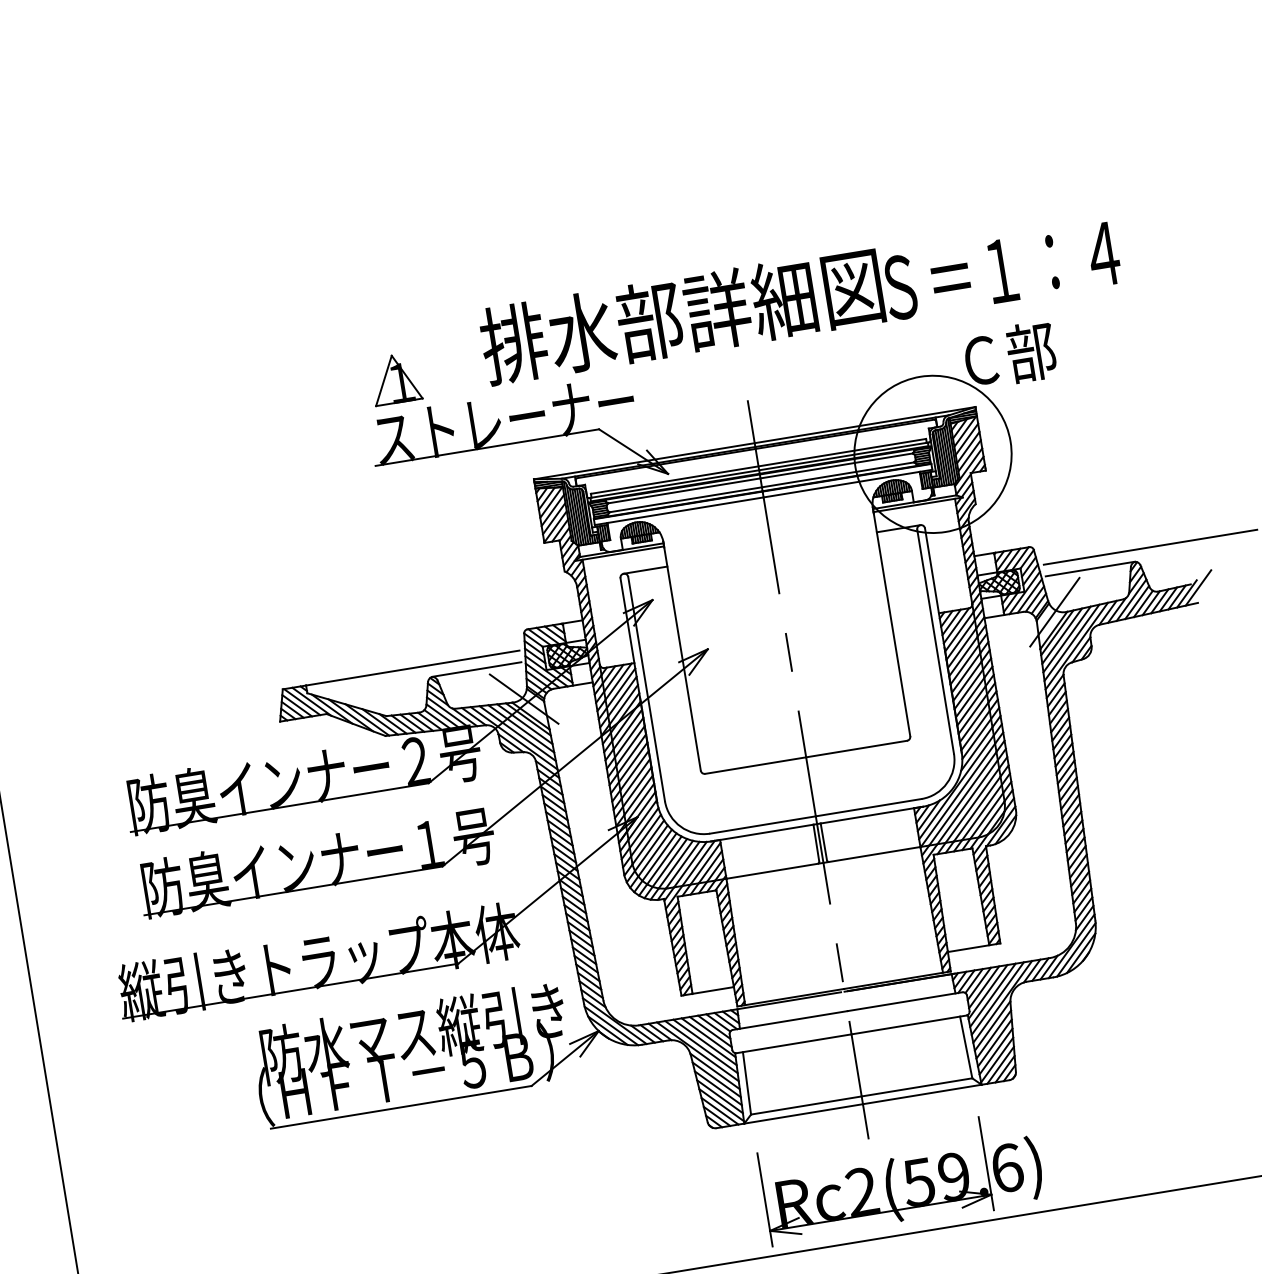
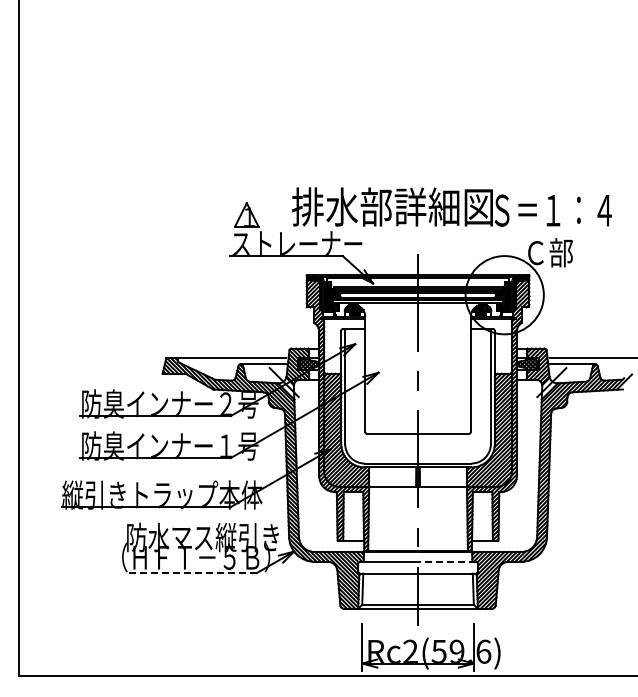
line: (905, 1000) -> (447, 561), solid -> dashed
line: (402, 1107) -> (191, 573), solid -> dashed

